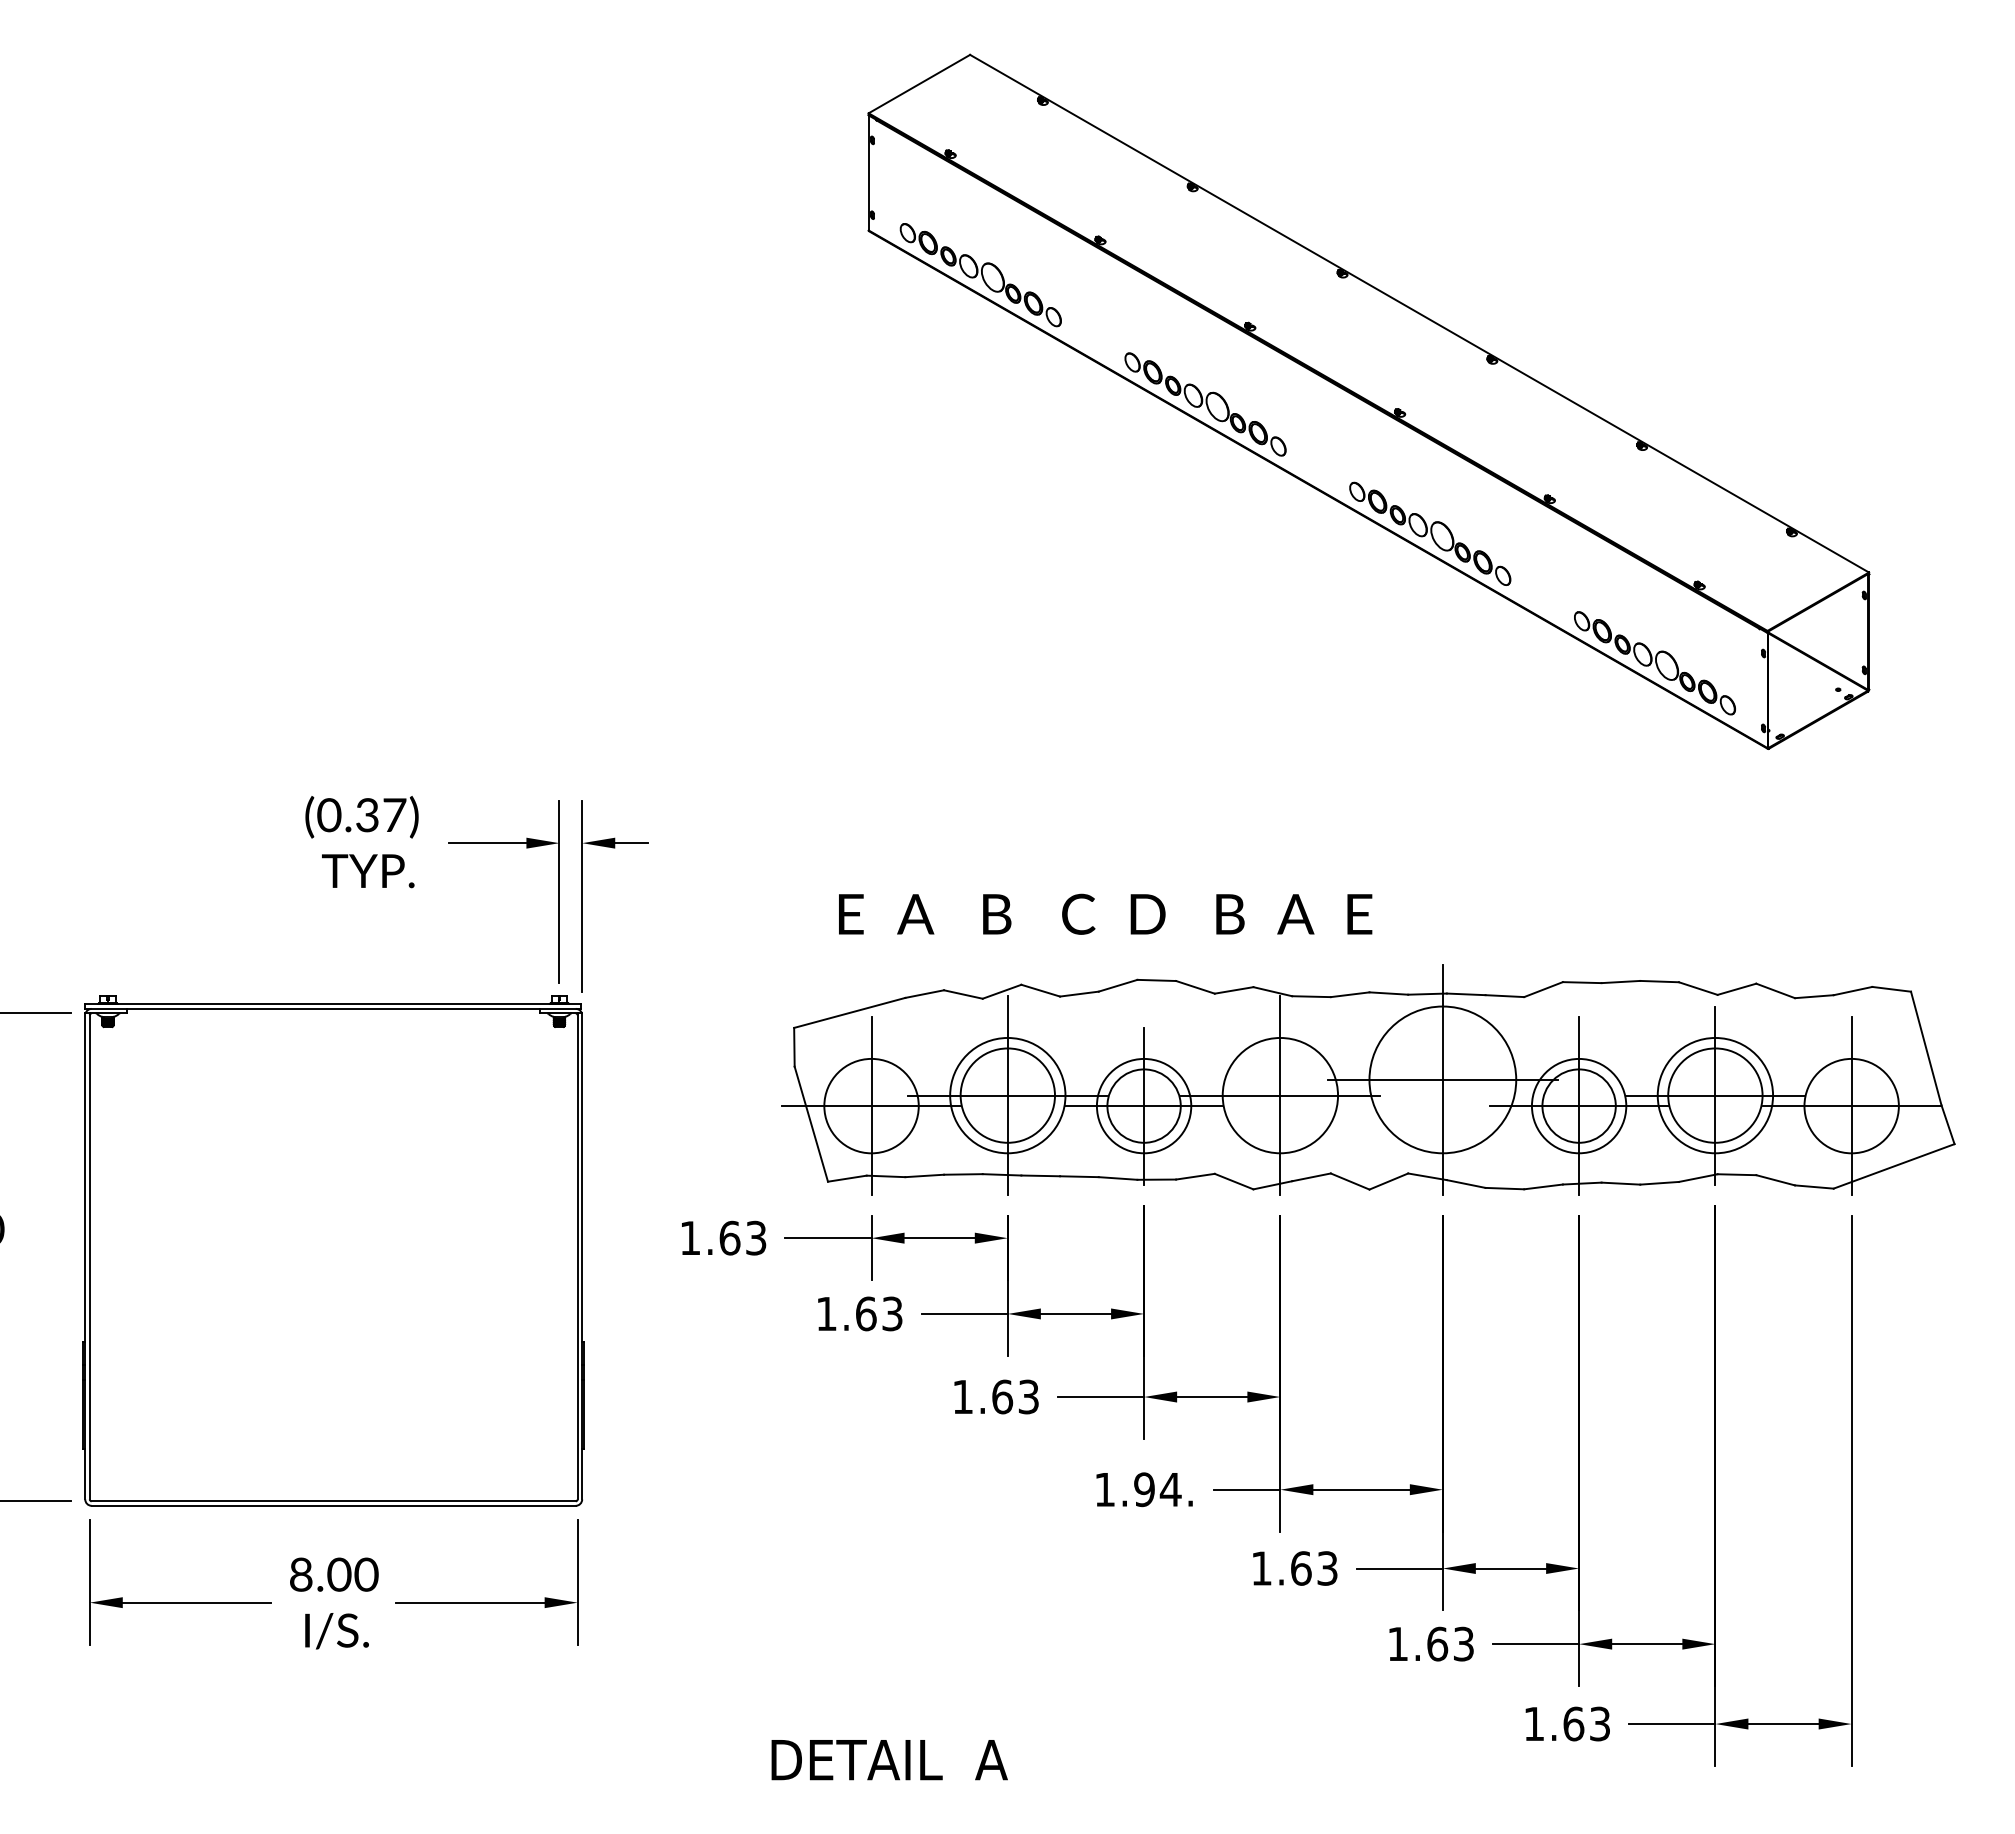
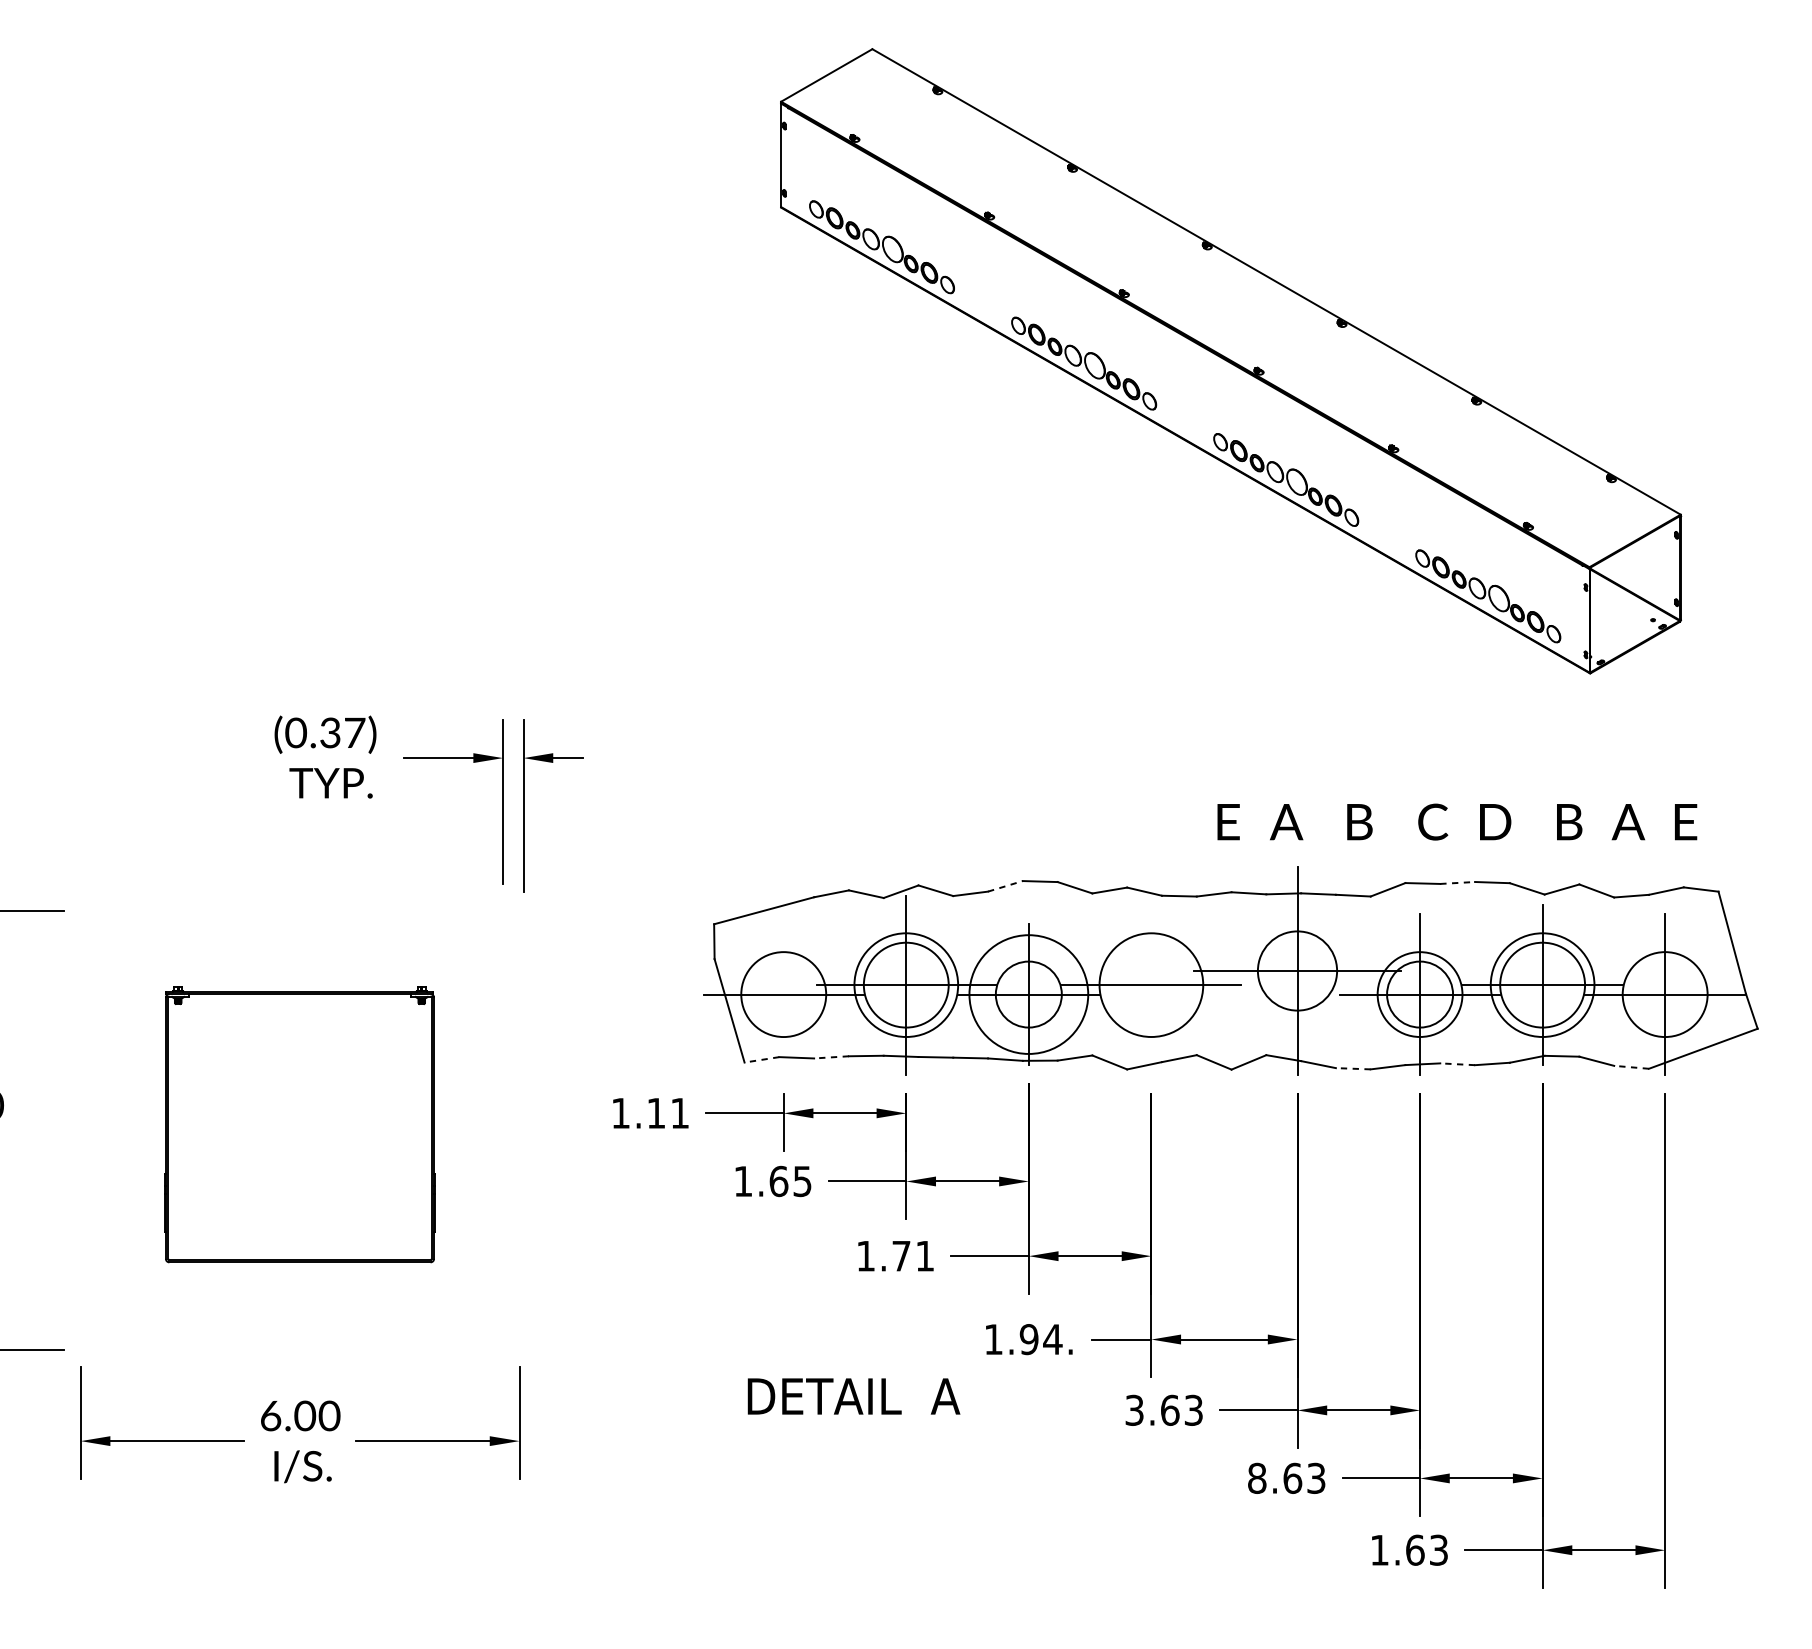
text: (1105, 913) -> (1457, 821), moved
line: (1621, 982) -> (1458, 883), solid -> dashed
line: (1118, 985) -> (1005, 886), solid -> dashed
circle: (1442, 1079) -> (1297, 970), size x0.6
line: (1280, 1095) -> (1151, 985), removed
line: (871, 1105) -> (783, 994), removed
circle: (1143, 1105) -> (1028, 994), size x1.4
line: (924, 1175) -> (831, 1056), solid -> dashed
line: (847, 1178) -> (762, 1059), solid -> dashed
line: (1620, 1183) -> (1457, 1064), solid -> dashed
line: (1813, 1186) -> (1630, 1066), solid -> dashed
line: (1504, 1188) -> (1352, 1068), solid -> dashed
text: (742, 1237) -> (667, 1112), 1.63 -> 1.11
part: (333, 1250) -> (299, 1124), size x0.6
text: (892, 1313) -> (802, 1181), 1.63 -> 1.65
text: (1015, 1396) -> (913, 1255), 1.63 -> 1.71
text: (1261, 1568) -> (1134, 1410), 1.63 -> 3.63
text: (301, 1574) -> (271, 1415), 8.00 -> 6.00
text: (1397, 1643) -> (1256, 1477), 1.63 -> 8.63
text: (889, 1760) -> (853, 1396), moved

